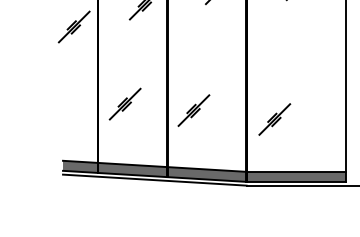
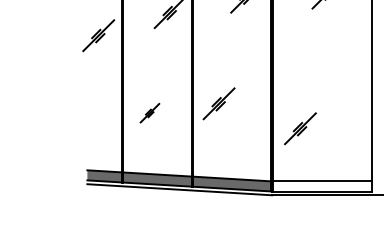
part: (124, 103) -> (149, 112), size x0.6
part: (193, 110) -> (218, 103), moved
fill: (295, 176) -> (321, 186), removed

